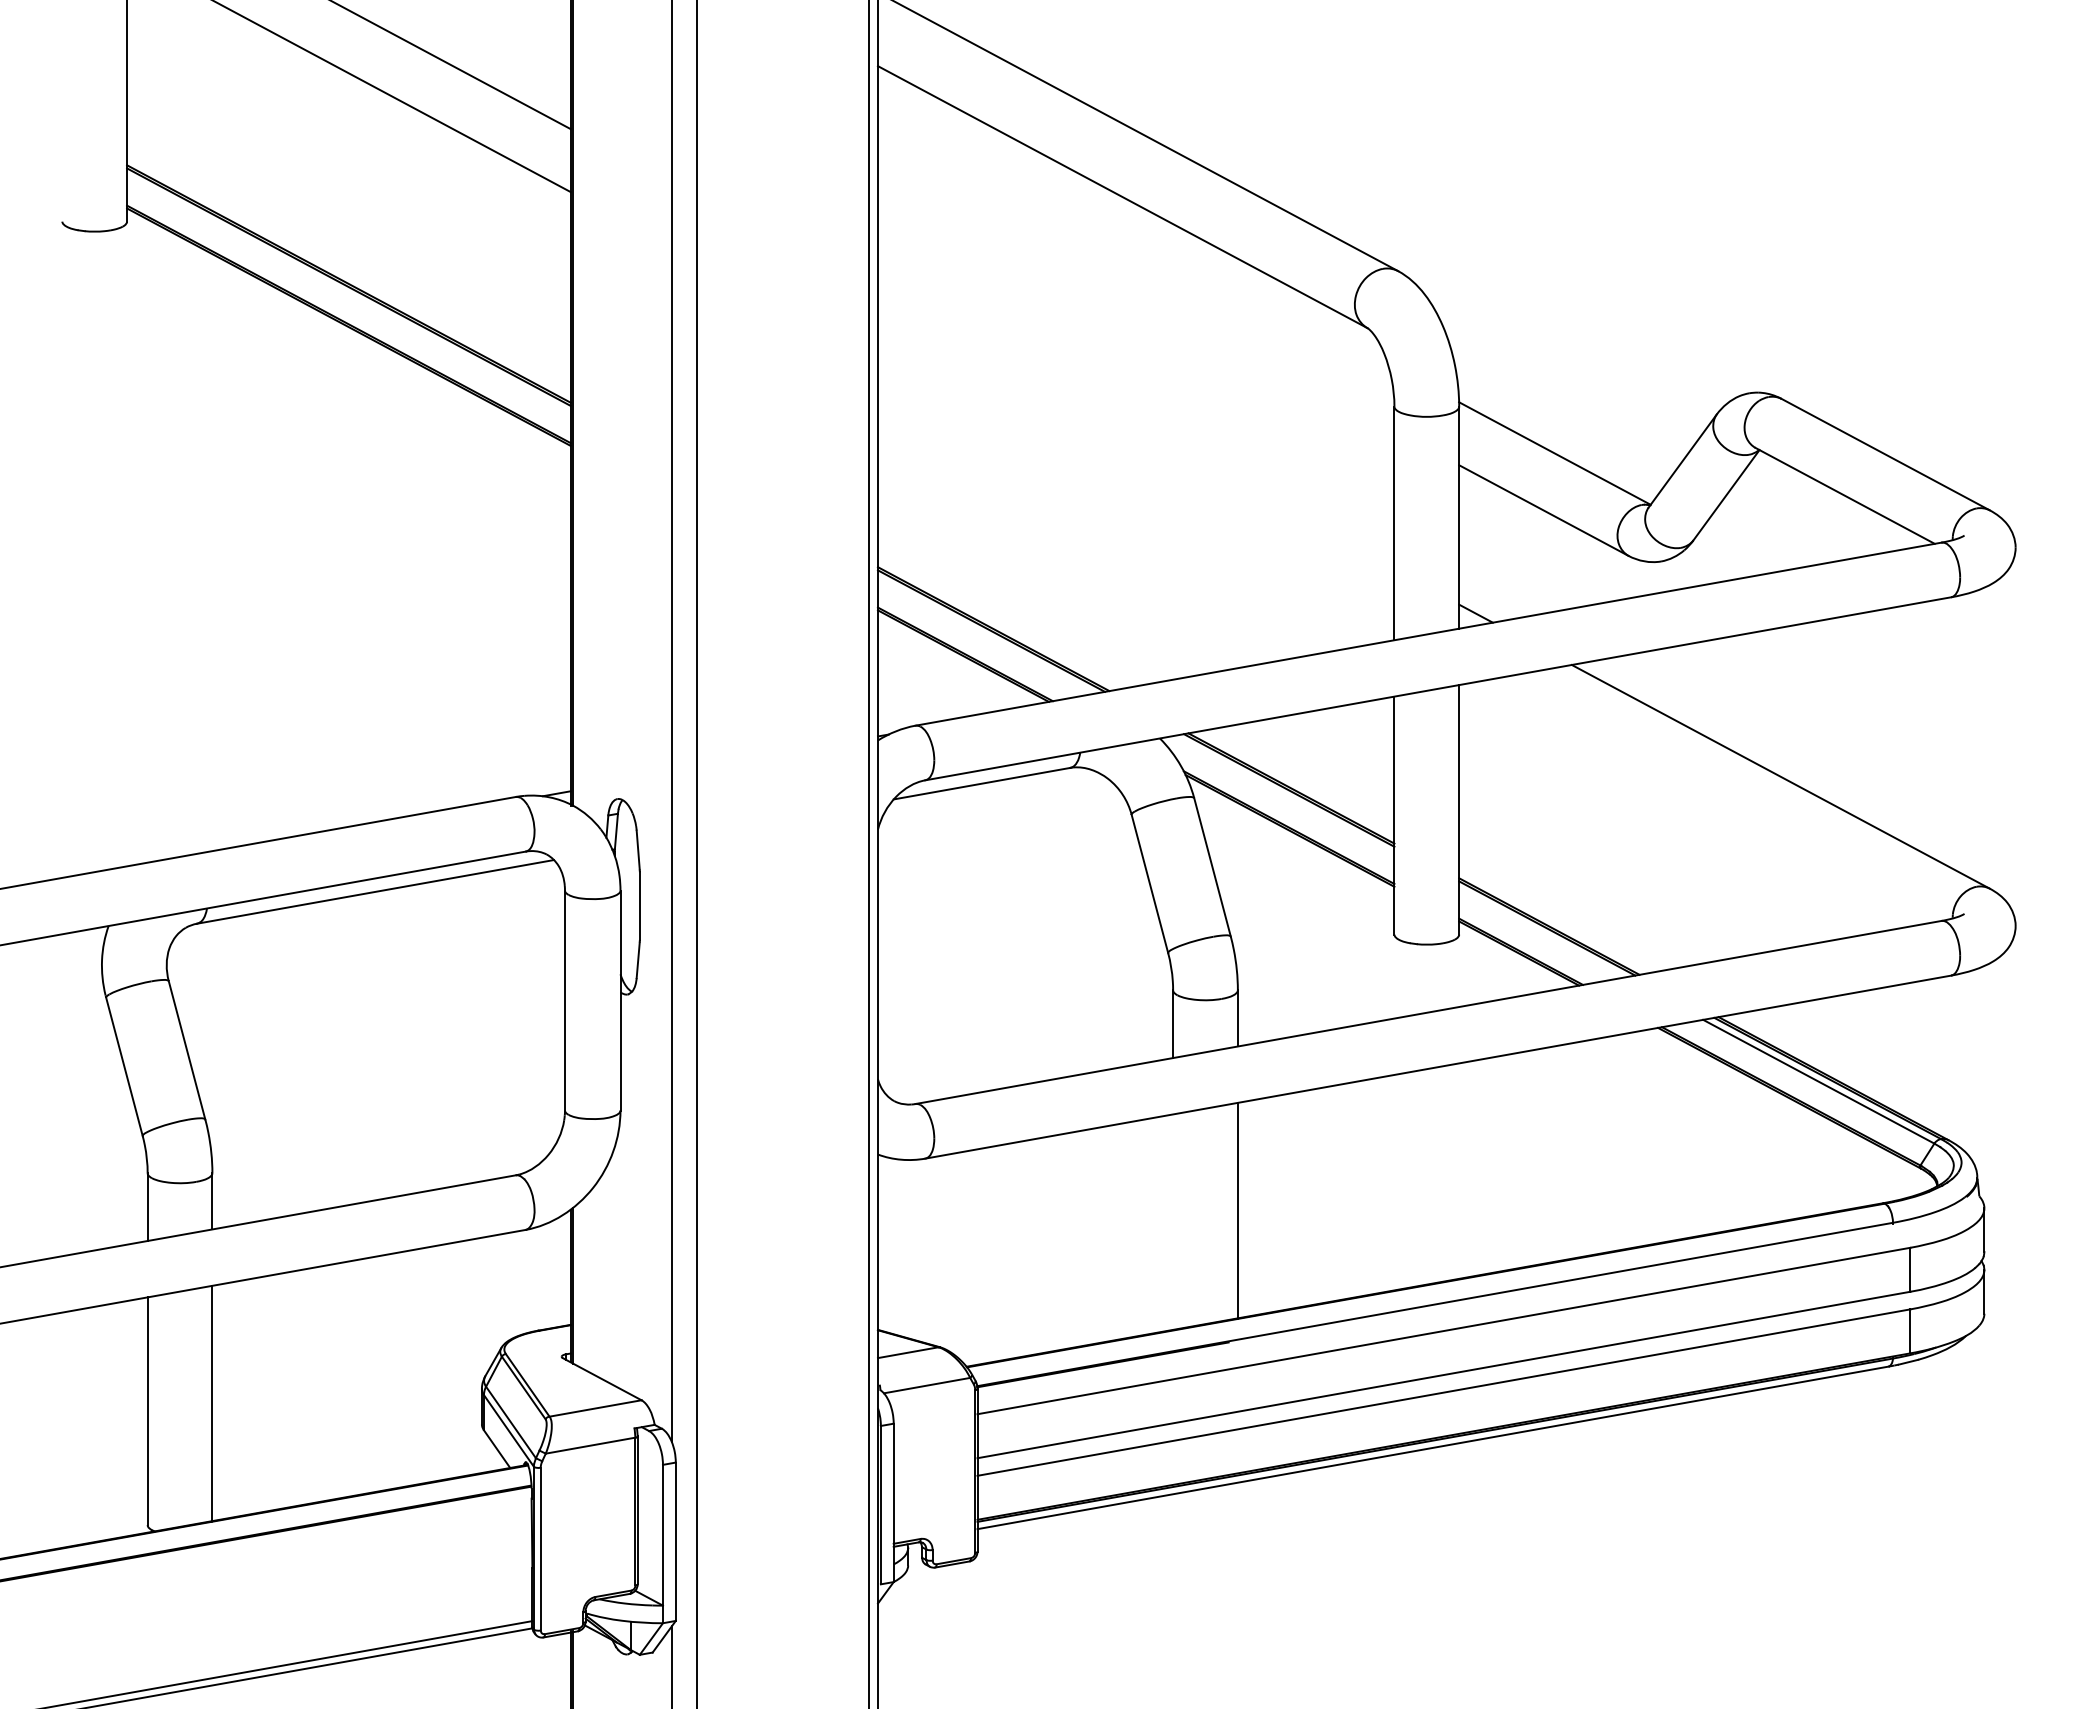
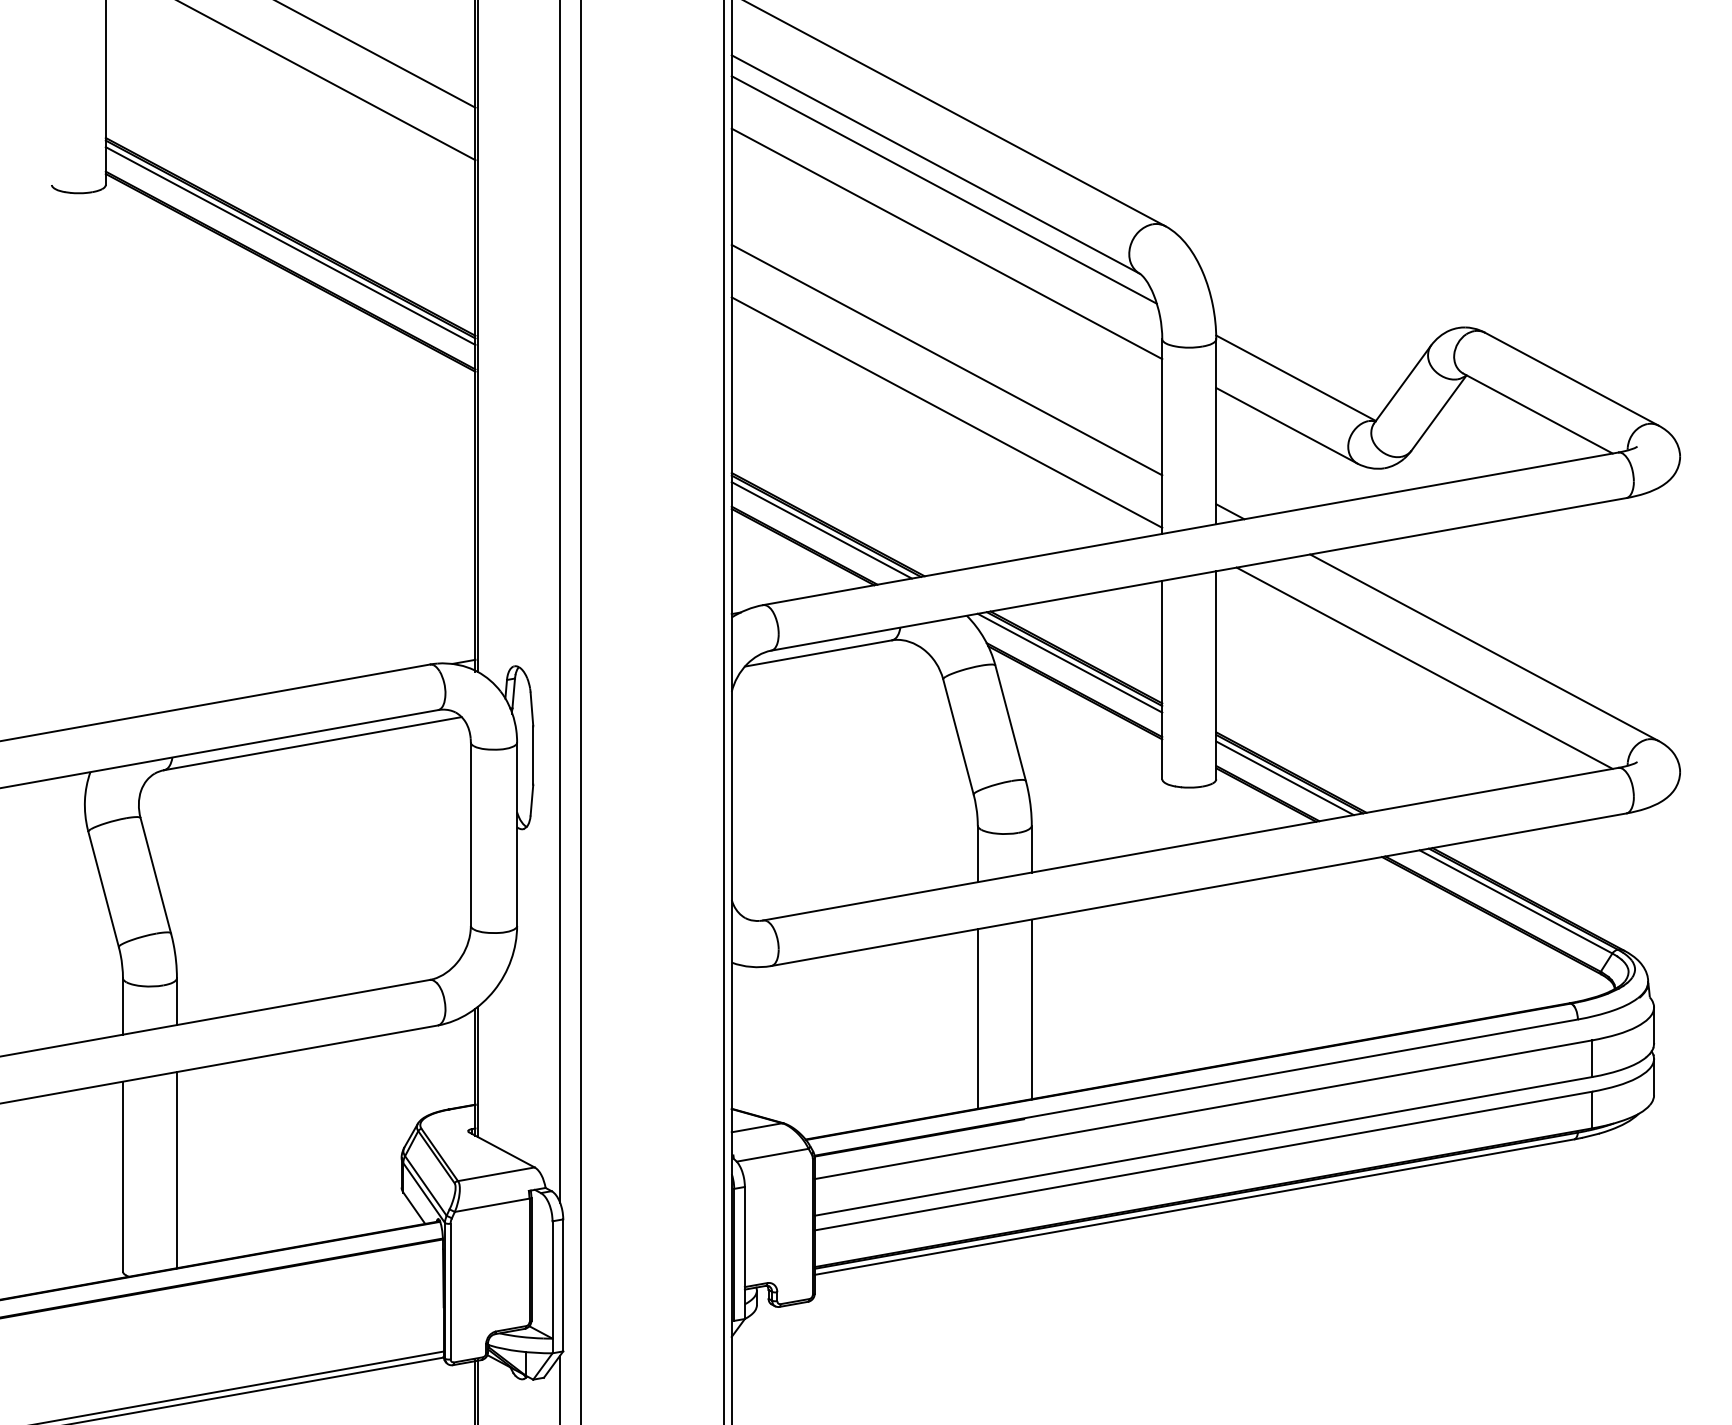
line: (1132, 227) -> (943, 189), added
line: (1135, 292) -> (946, 244), added
line: (348, 294) -> (290, 245), added
line: (1135, 431) -> (946, 359), added
line: (1135, 494) -> (946, 412), added
line: (985, 635) -> (821, 529), added
line: (1283, 795) -> (1069, 663), added
line: (1708, 801) -> (1424, 668), added
line: (1541, 933) -> (1284, 778), added
line: (1173, 1221) -> (978, 1018), added

